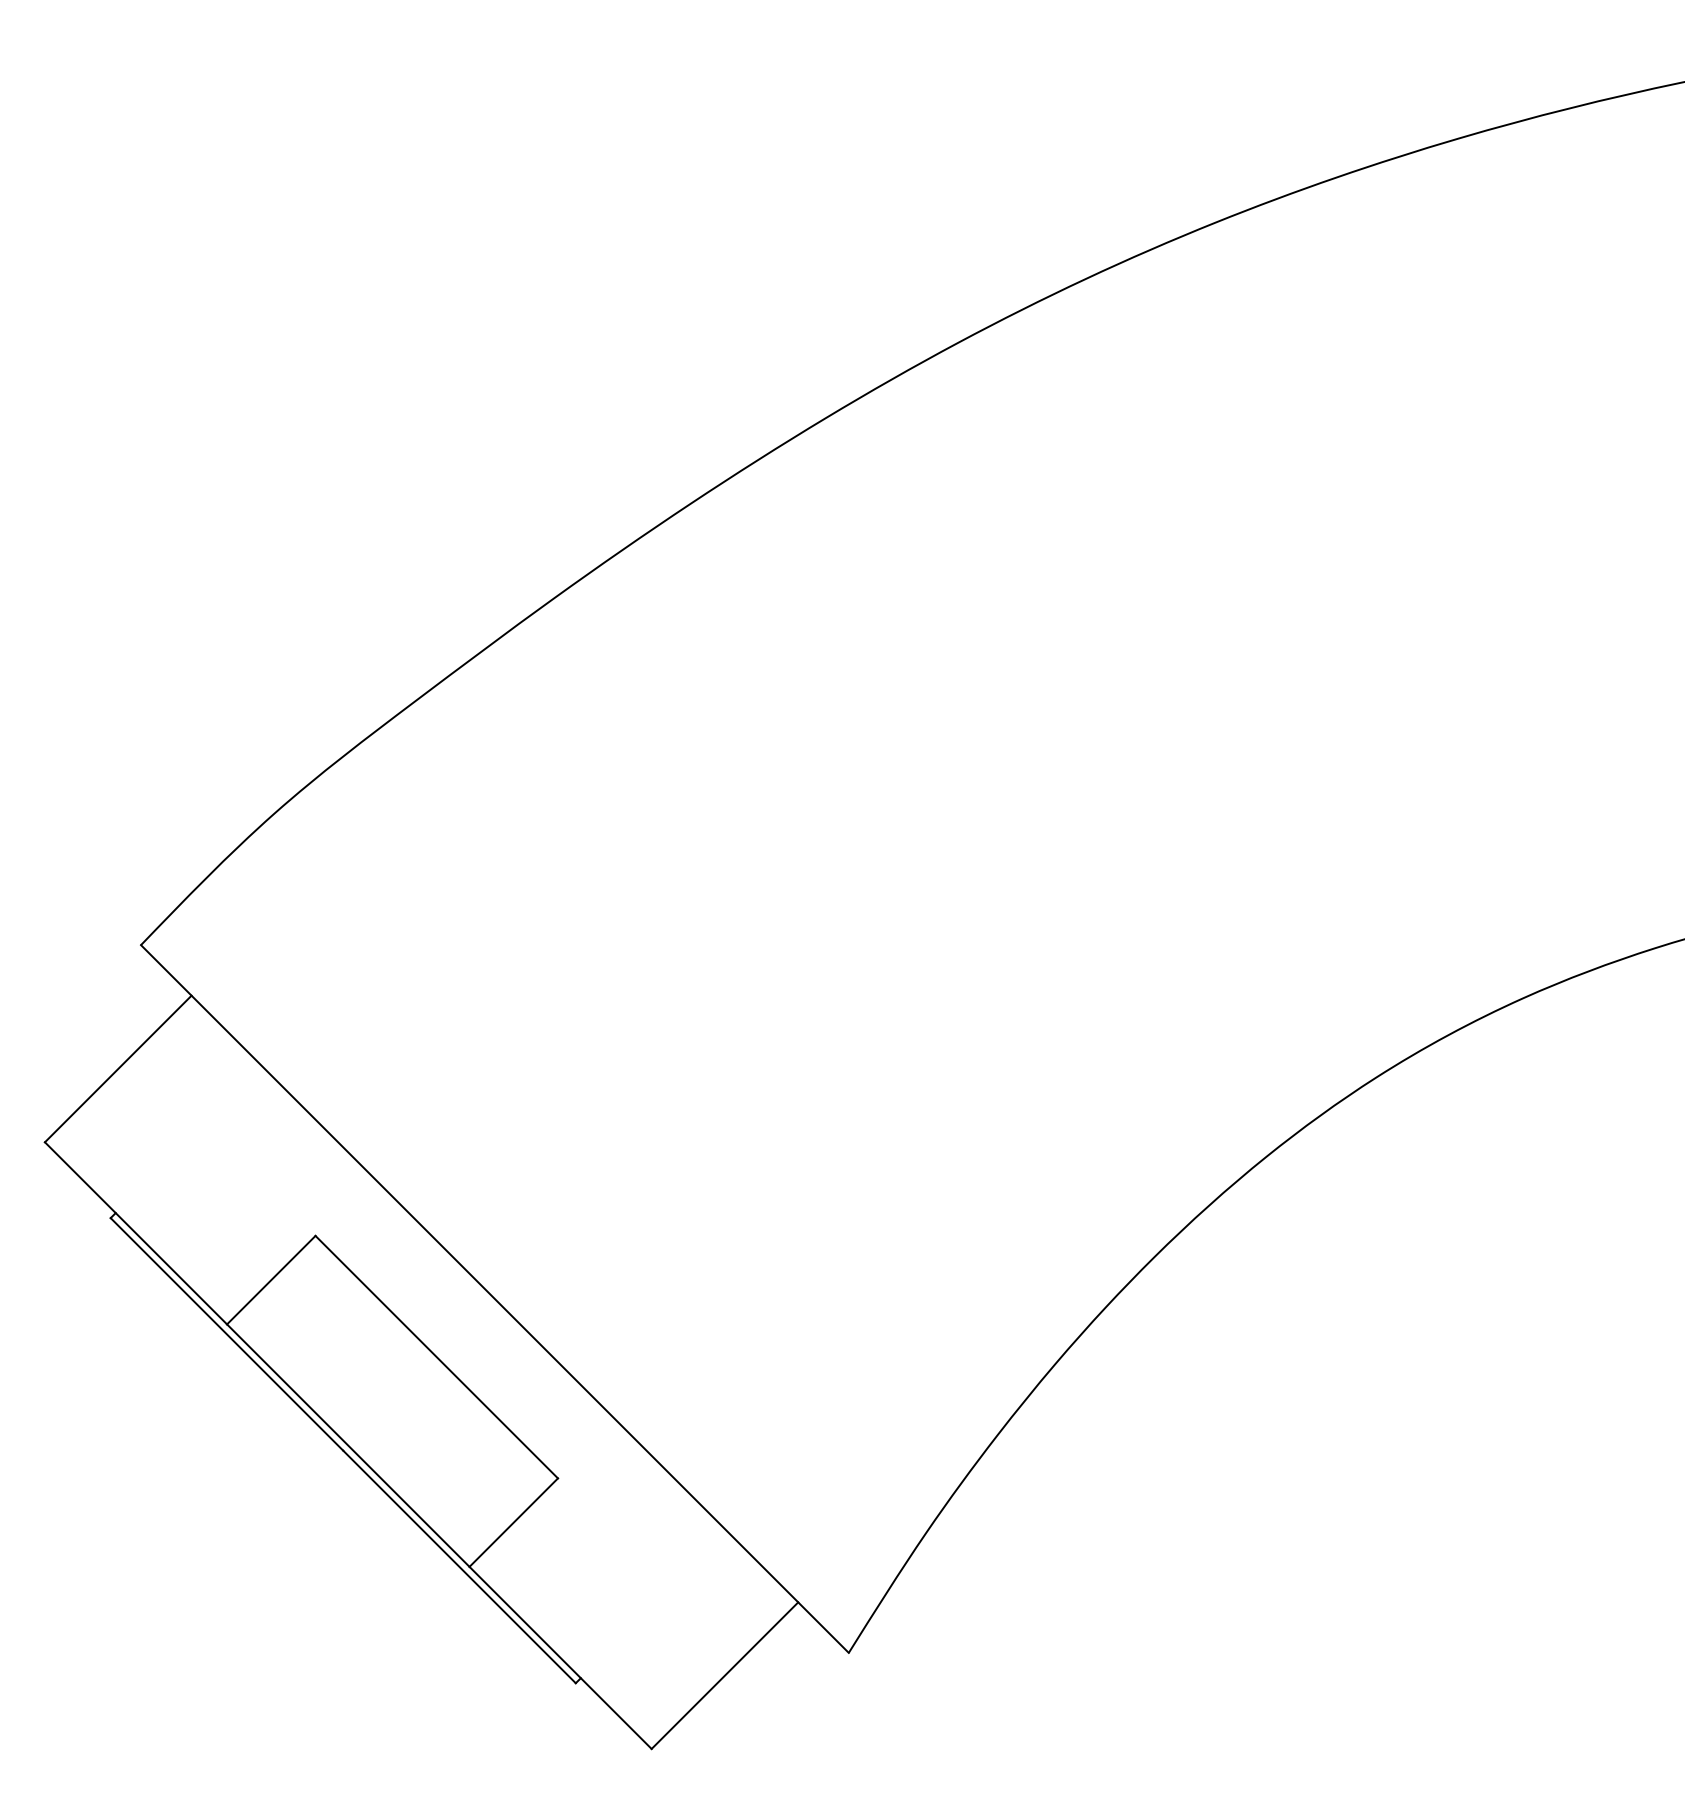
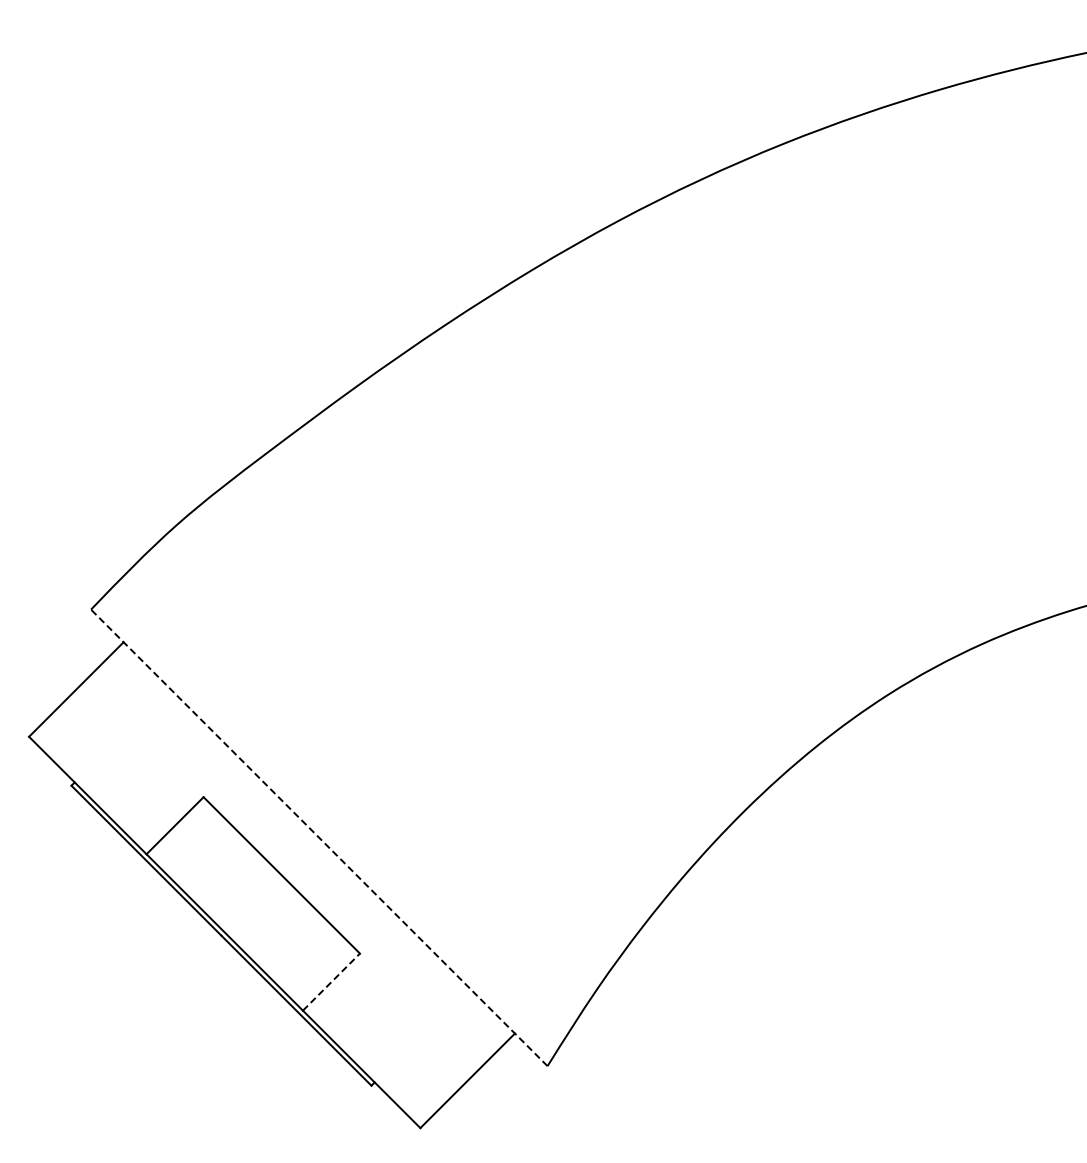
line: (495, 1298) -> (319, 837), solid -> dashed
line: (513, 1521) -> (331, 981), solid -> dashed

